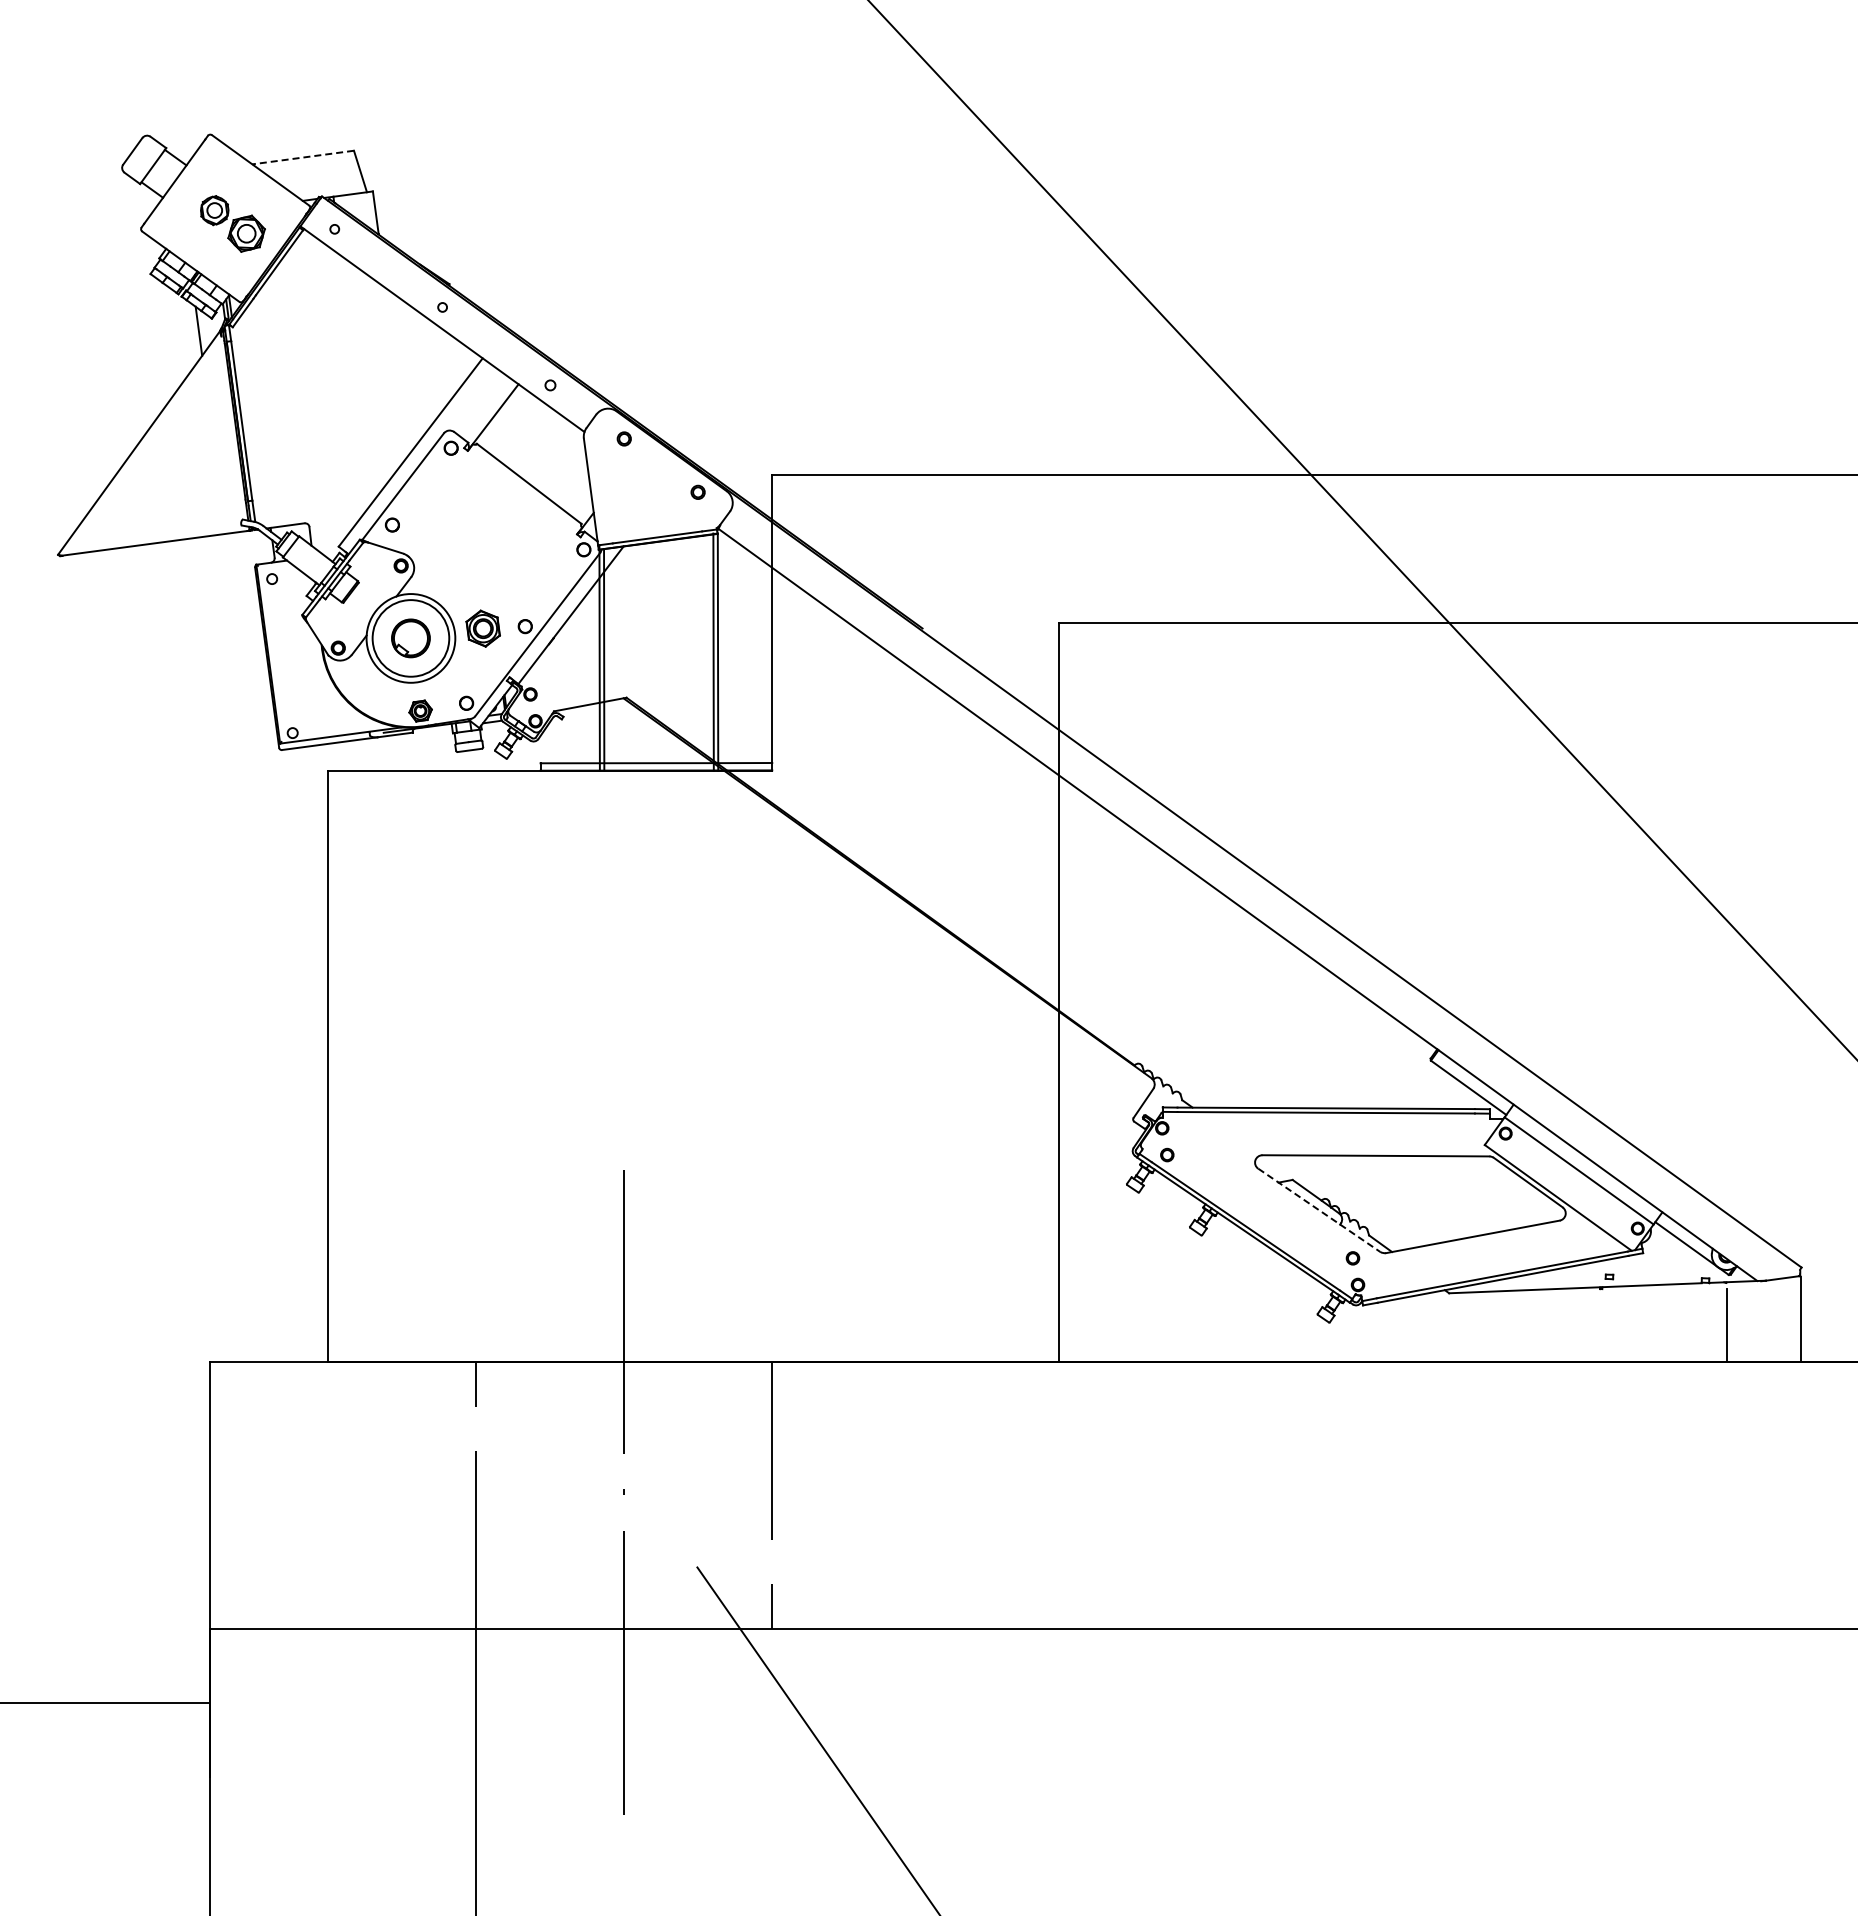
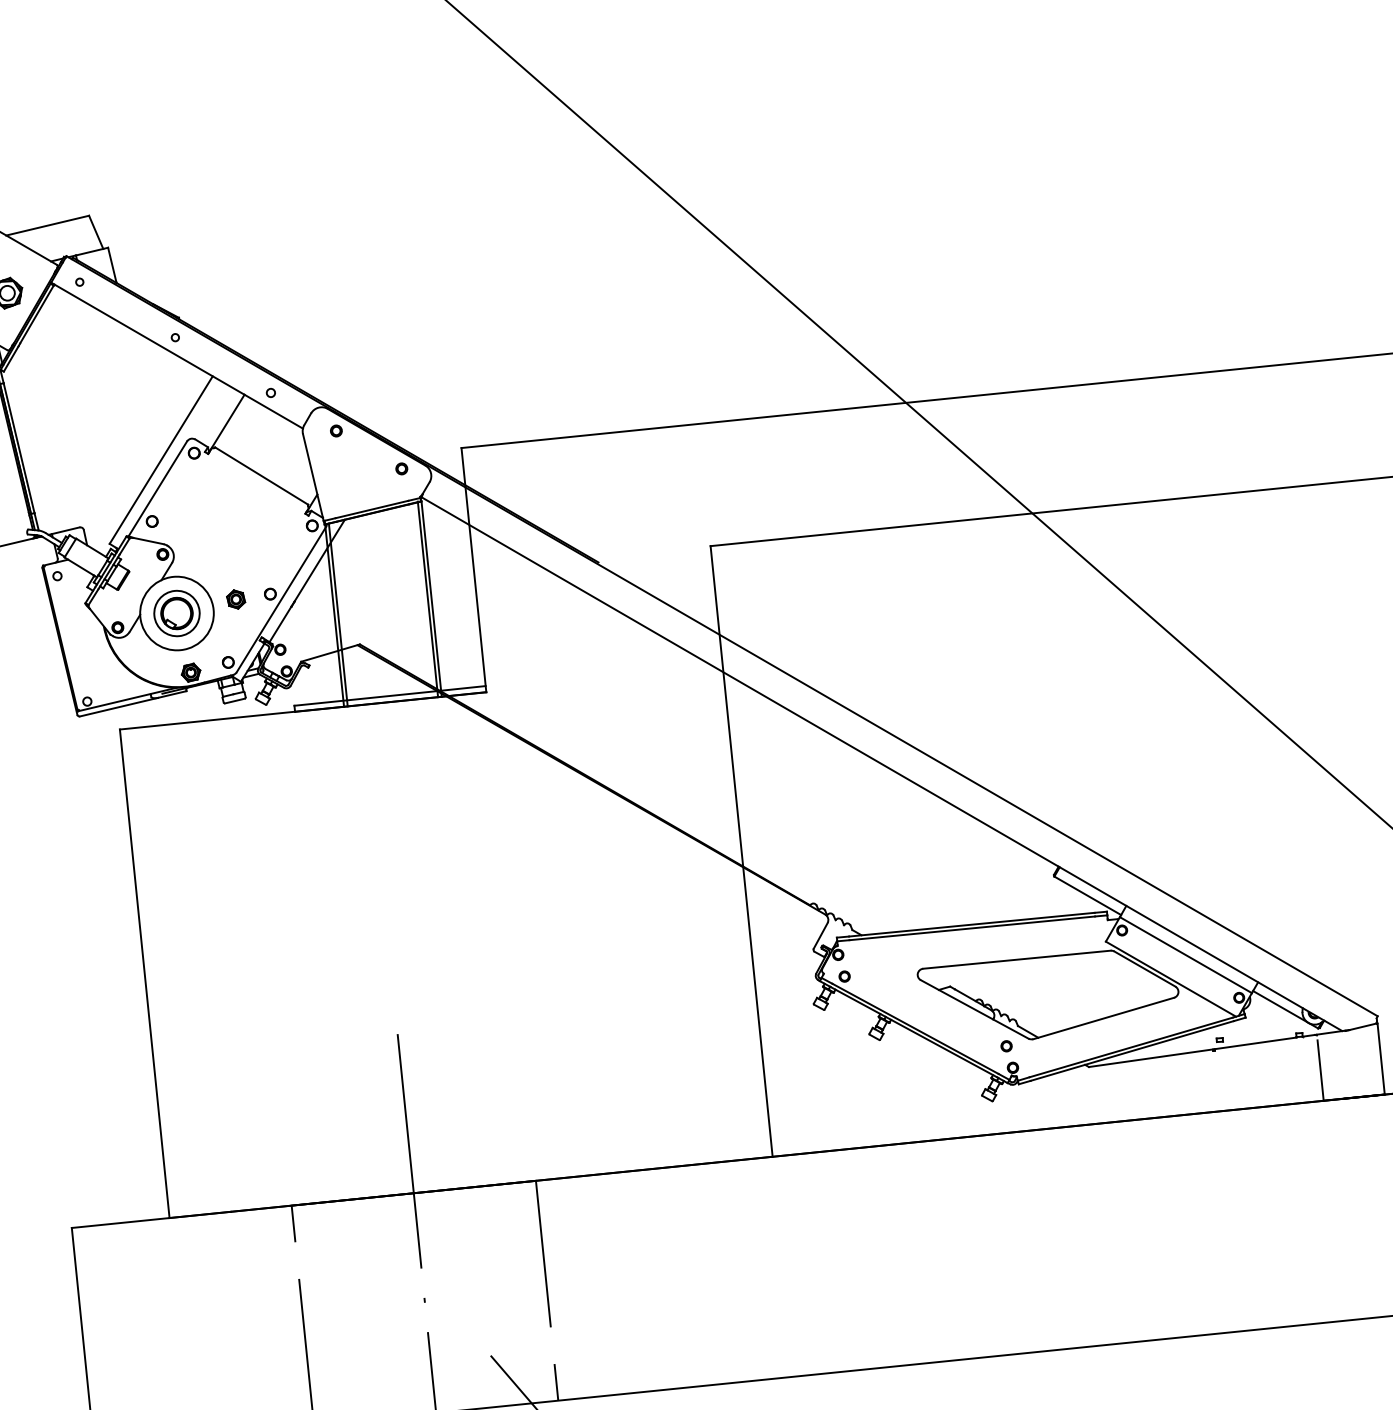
line: (302, 157) -> (47, 225), dashed -> solid
part: (483, 628) -> (236, 599), size x0.62
circle: (410, 638) -> (176, 613), size x0.71
line: (1319, 1210) -> (974, 1009), dashed -> solid

